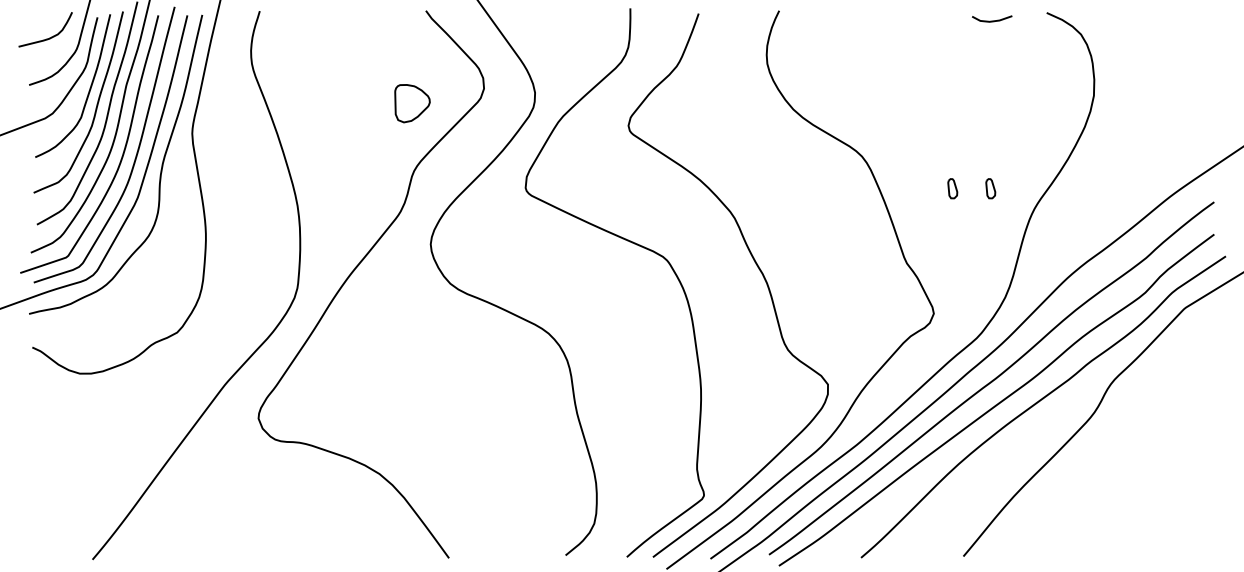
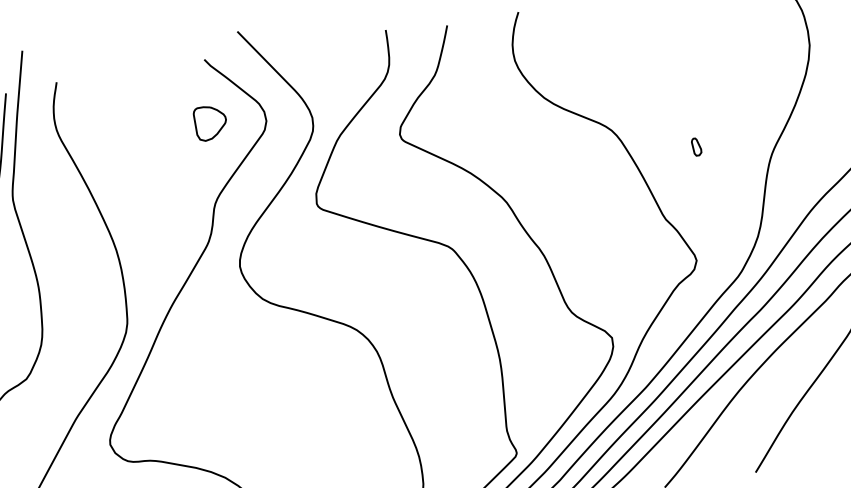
part: (412, 103) -> (210, 122), moved
part: (990, 188) -> (730, 141), removed

